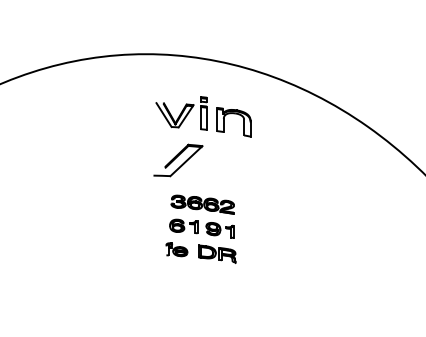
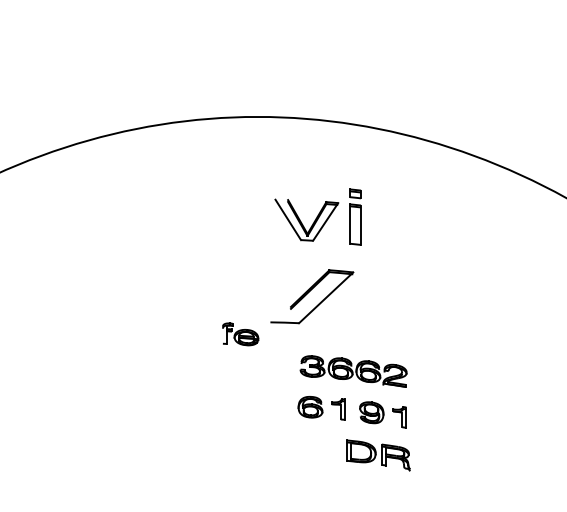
part: (233, 114) -> (405, 218), removed
part: (176, 249) -> (239, 333), moved

